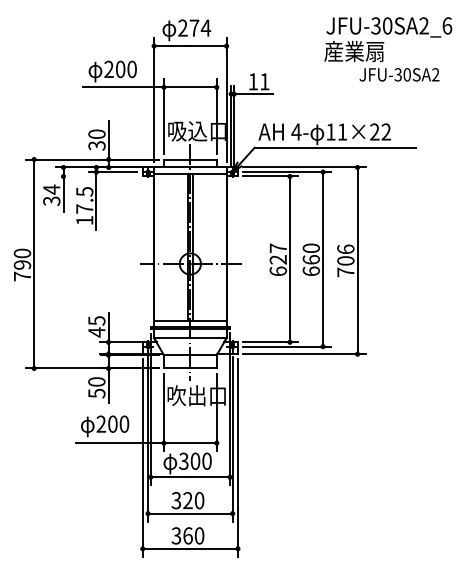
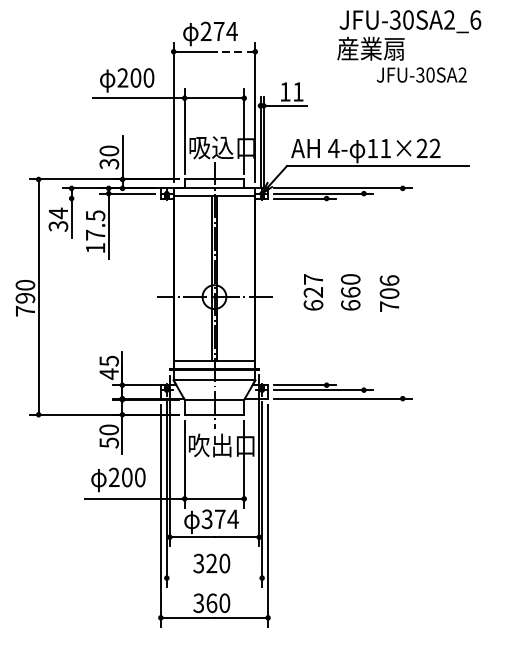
line: (208, 46) -> (234, 52), solid -> dashed
text: (388, 49) -> (409, 46), moved
line: (289, 259) -> (326, 292), removed
line: (323, 259) -> (364, 292), removed
line: (357, 260) -> (402, 293), removed
text: (201, 460) -> (227, 518), 300 -> 374
line: (190, 513) -> (214, 578), removed

